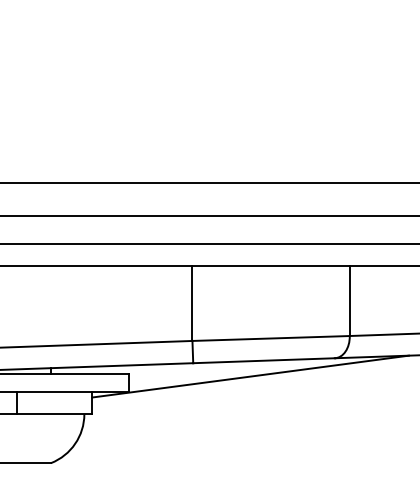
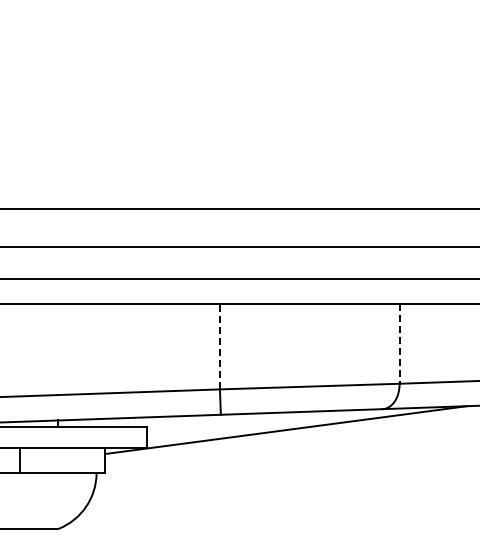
line: (349, 300) -> (399, 343), solid -> dashed
line: (192, 303) -> (219, 346), solid -> dashed

